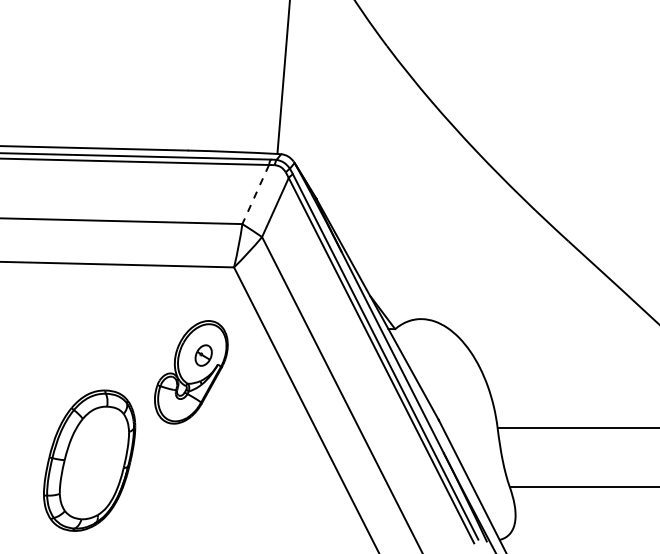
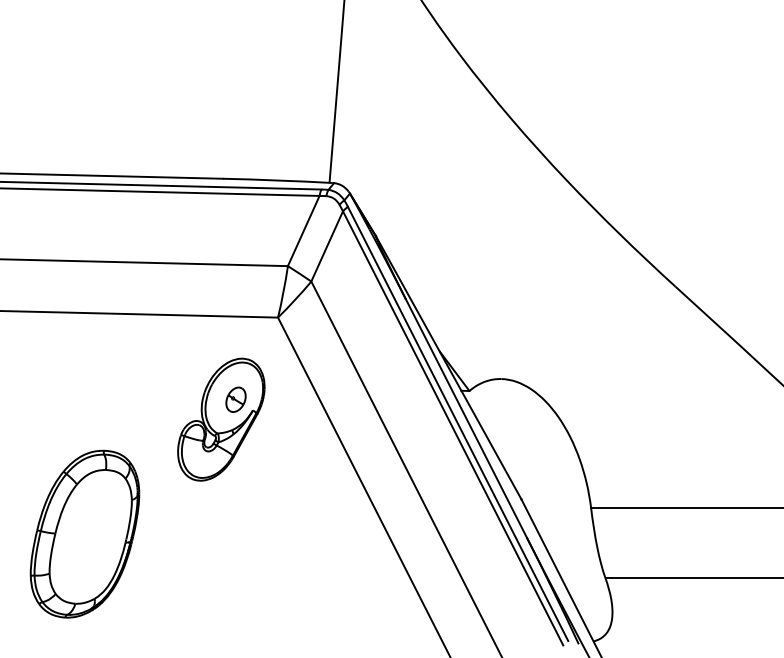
line: (255, 195) -> (303, 232), dashed -> solid
part: (191, 372) -> (221, 419), moved
part: (89, 460) -> (84, 533), moved

